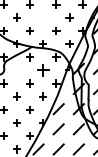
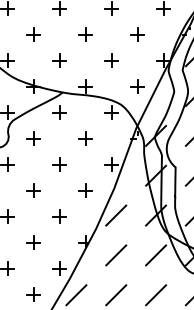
part: (42, 17) -> (84, 34), added
part: (16, 70) -> (32, 139), added
part: (42, 70) -> (84, 139), size x0.62

